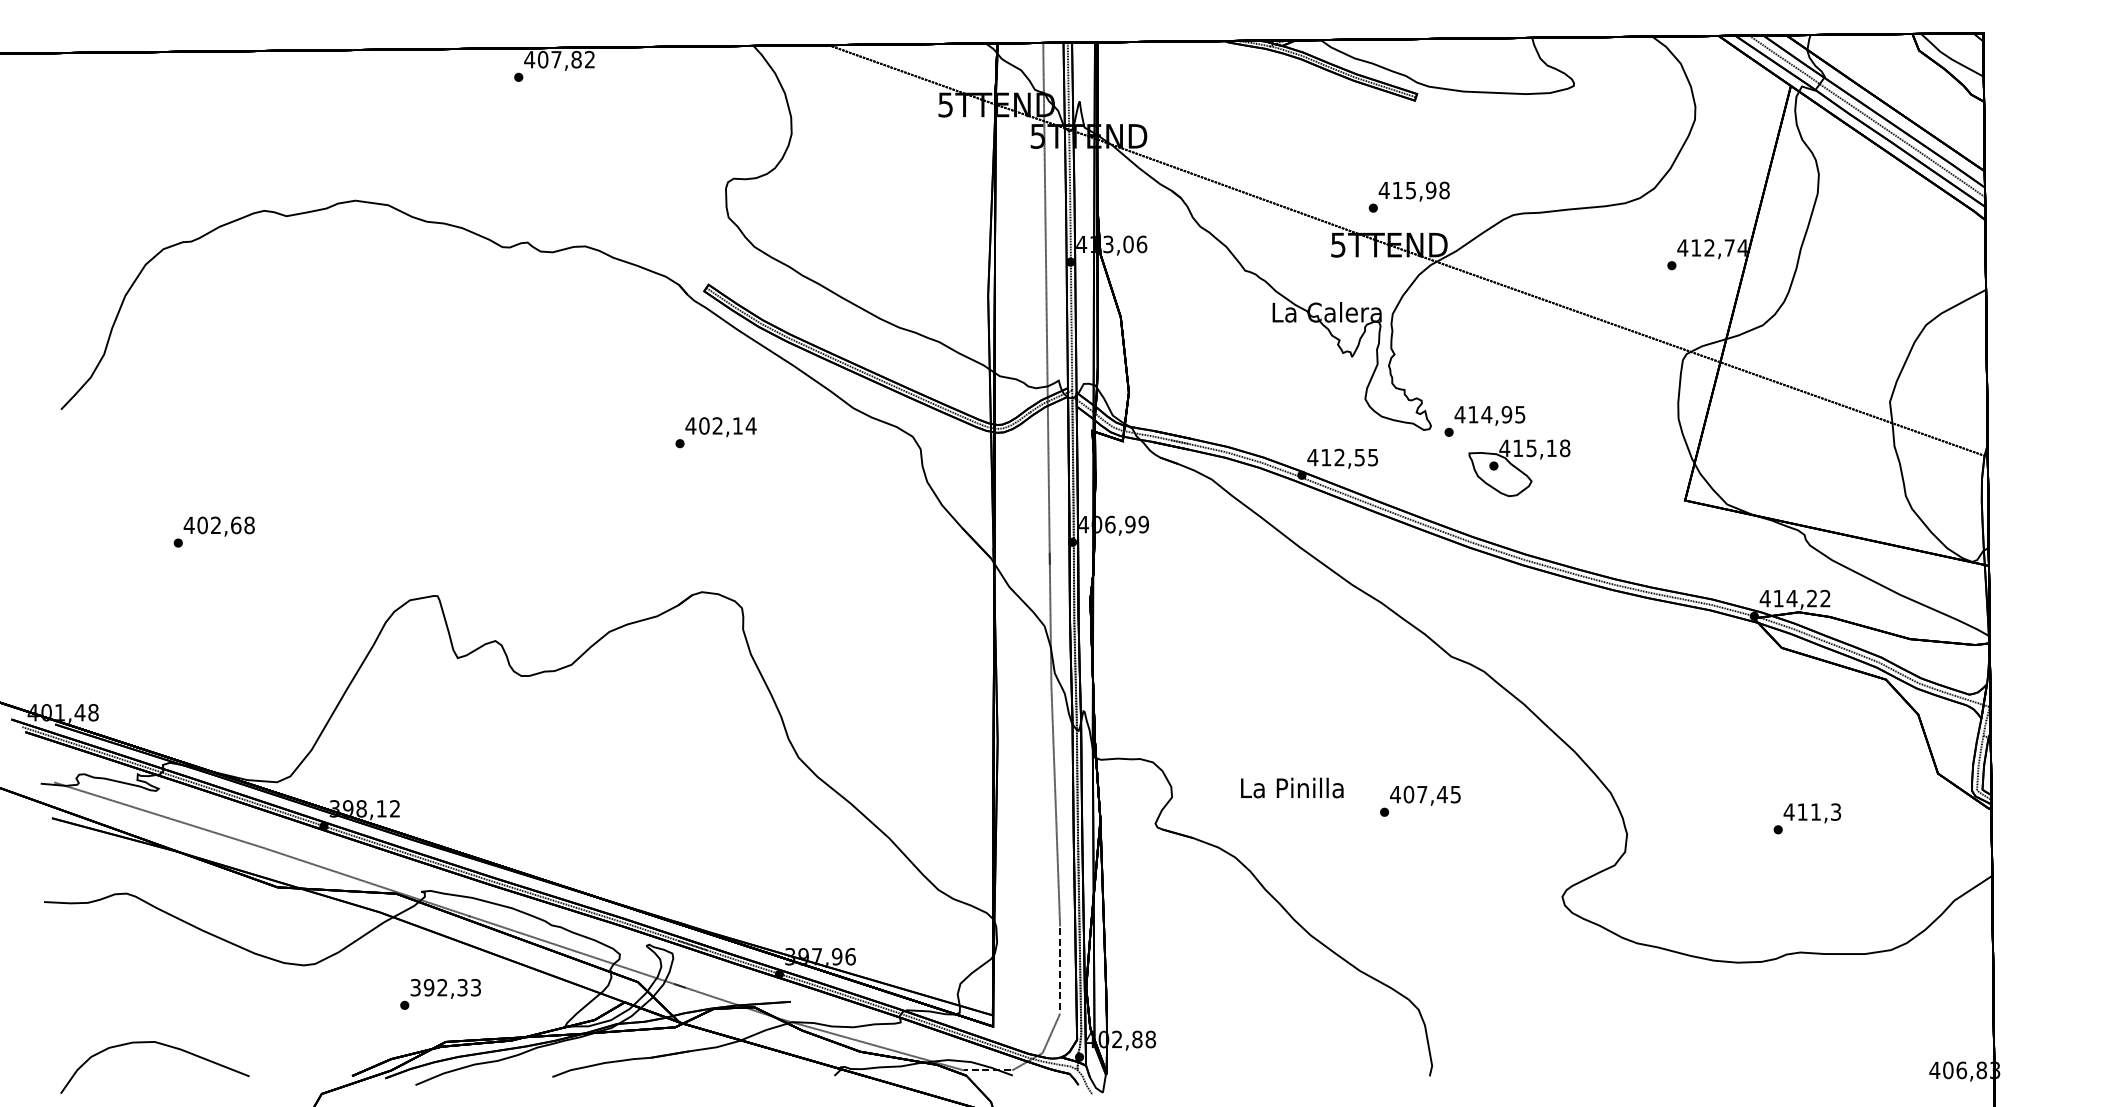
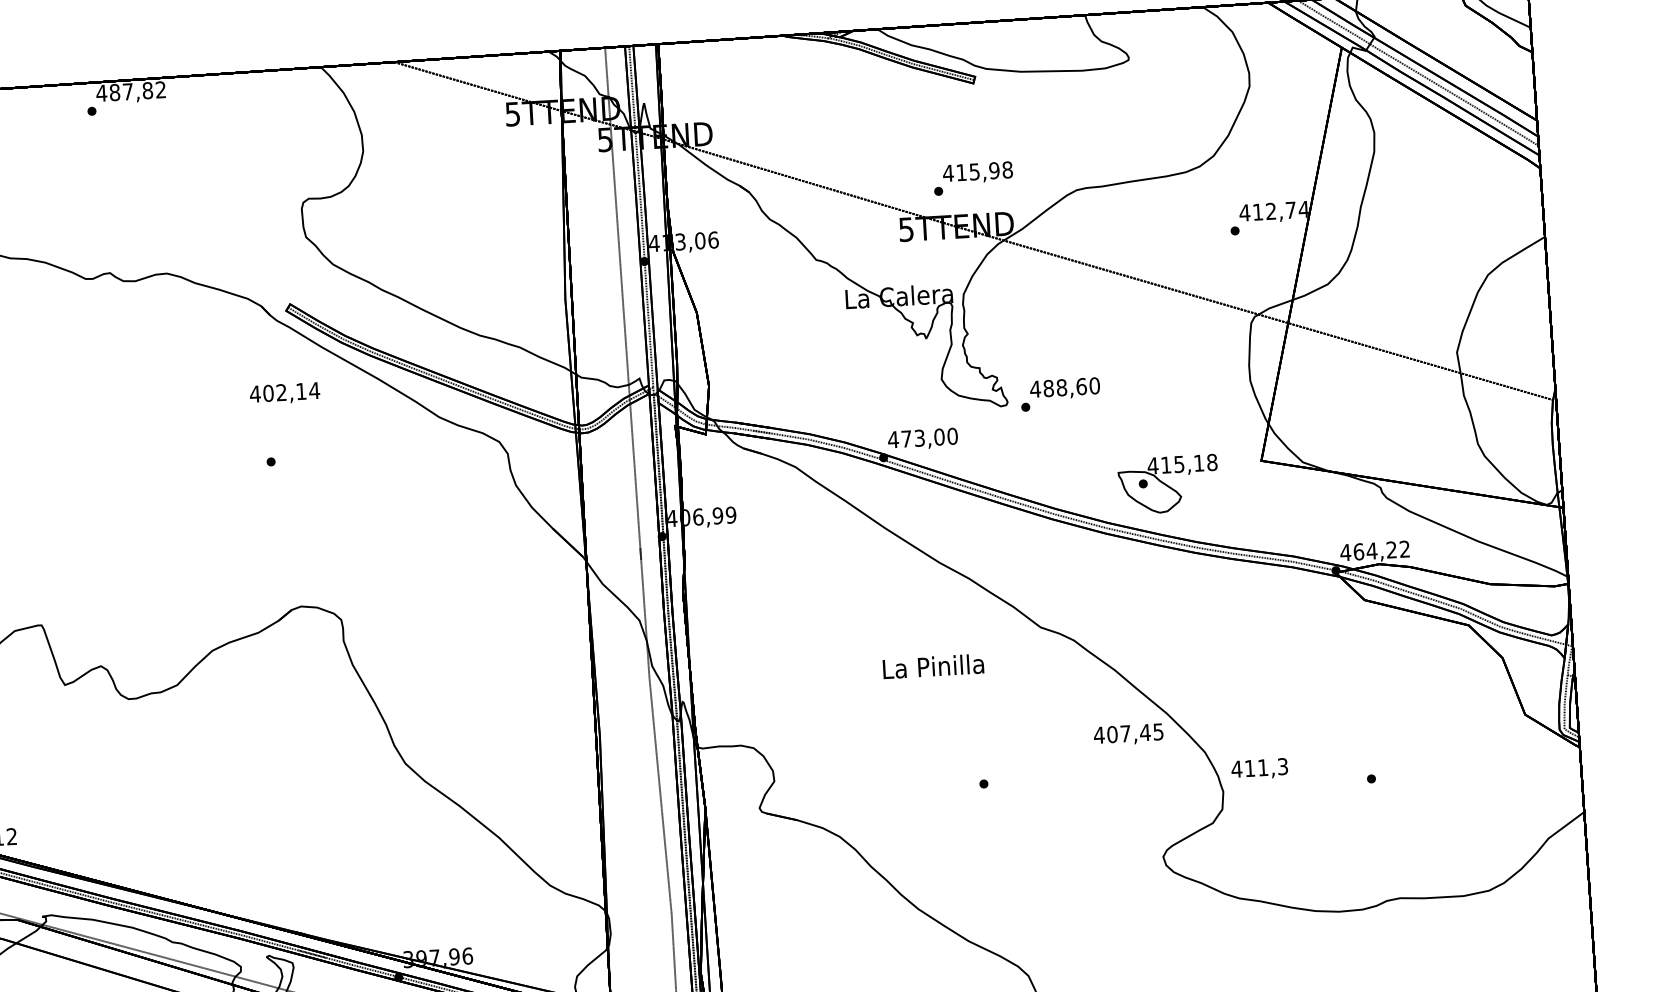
text: (542, 59) -> (114, 92), 407,82 -> 487,82
text: (1496, 414) -> (1071, 387), 414,95 -> 488,60
text: (720, 427) -> (284, 393), moved
text: (1349, 457) -> (929, 437), 412,55 -> 473,00
part: (1519, 468) -> (1168, 484), moved
text: (1778, 598) -> (1358, 551), 414,22 -> 464,22
text: (1292, 787) -> (933, 665), moved
text: (1425, 795) -> (1128, 734), moved
text: (1811, 813) -> (1258, 769), moved

